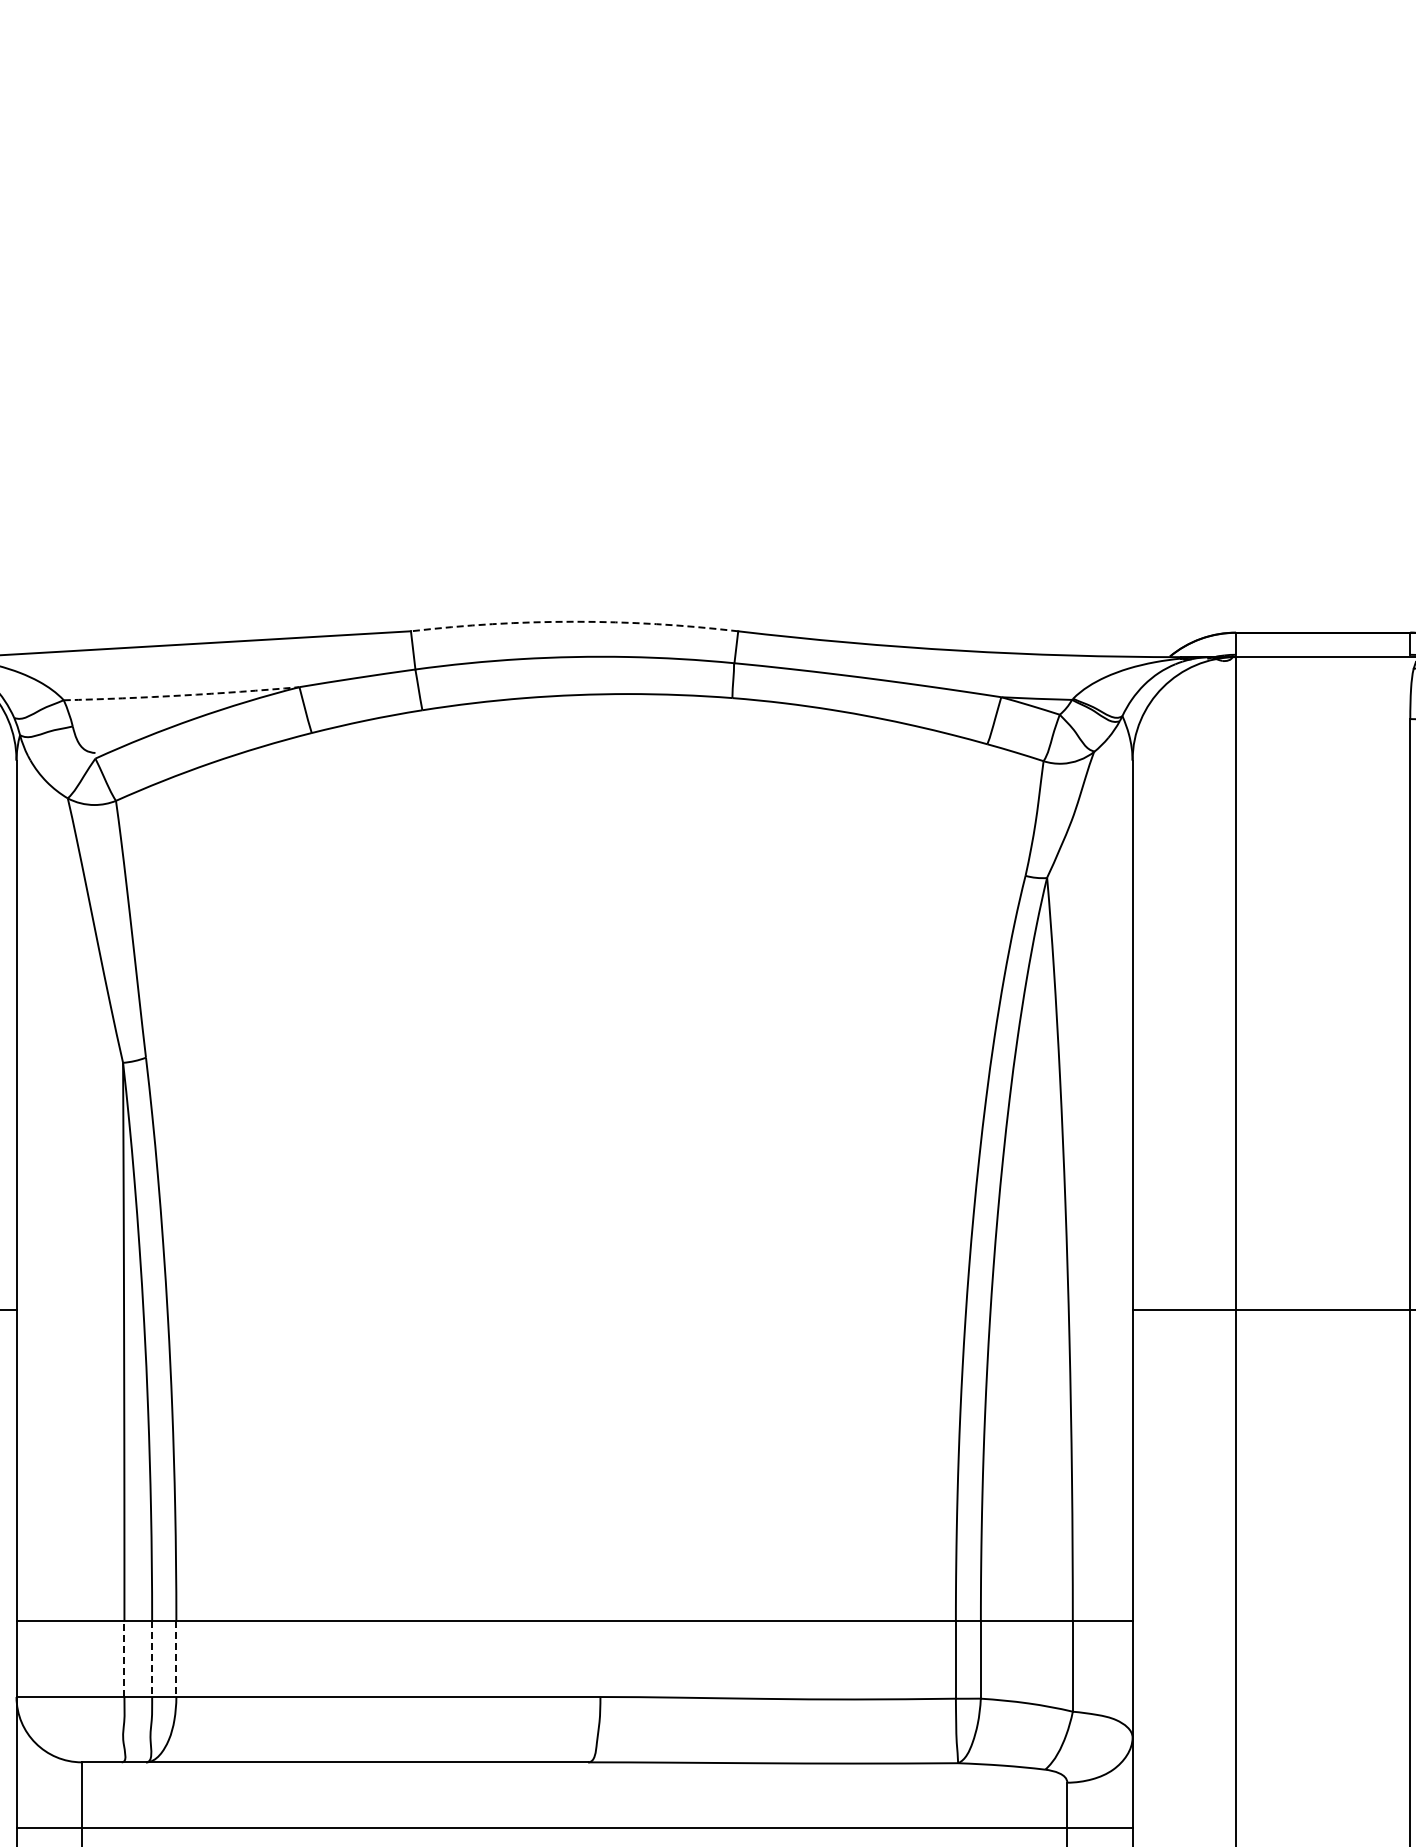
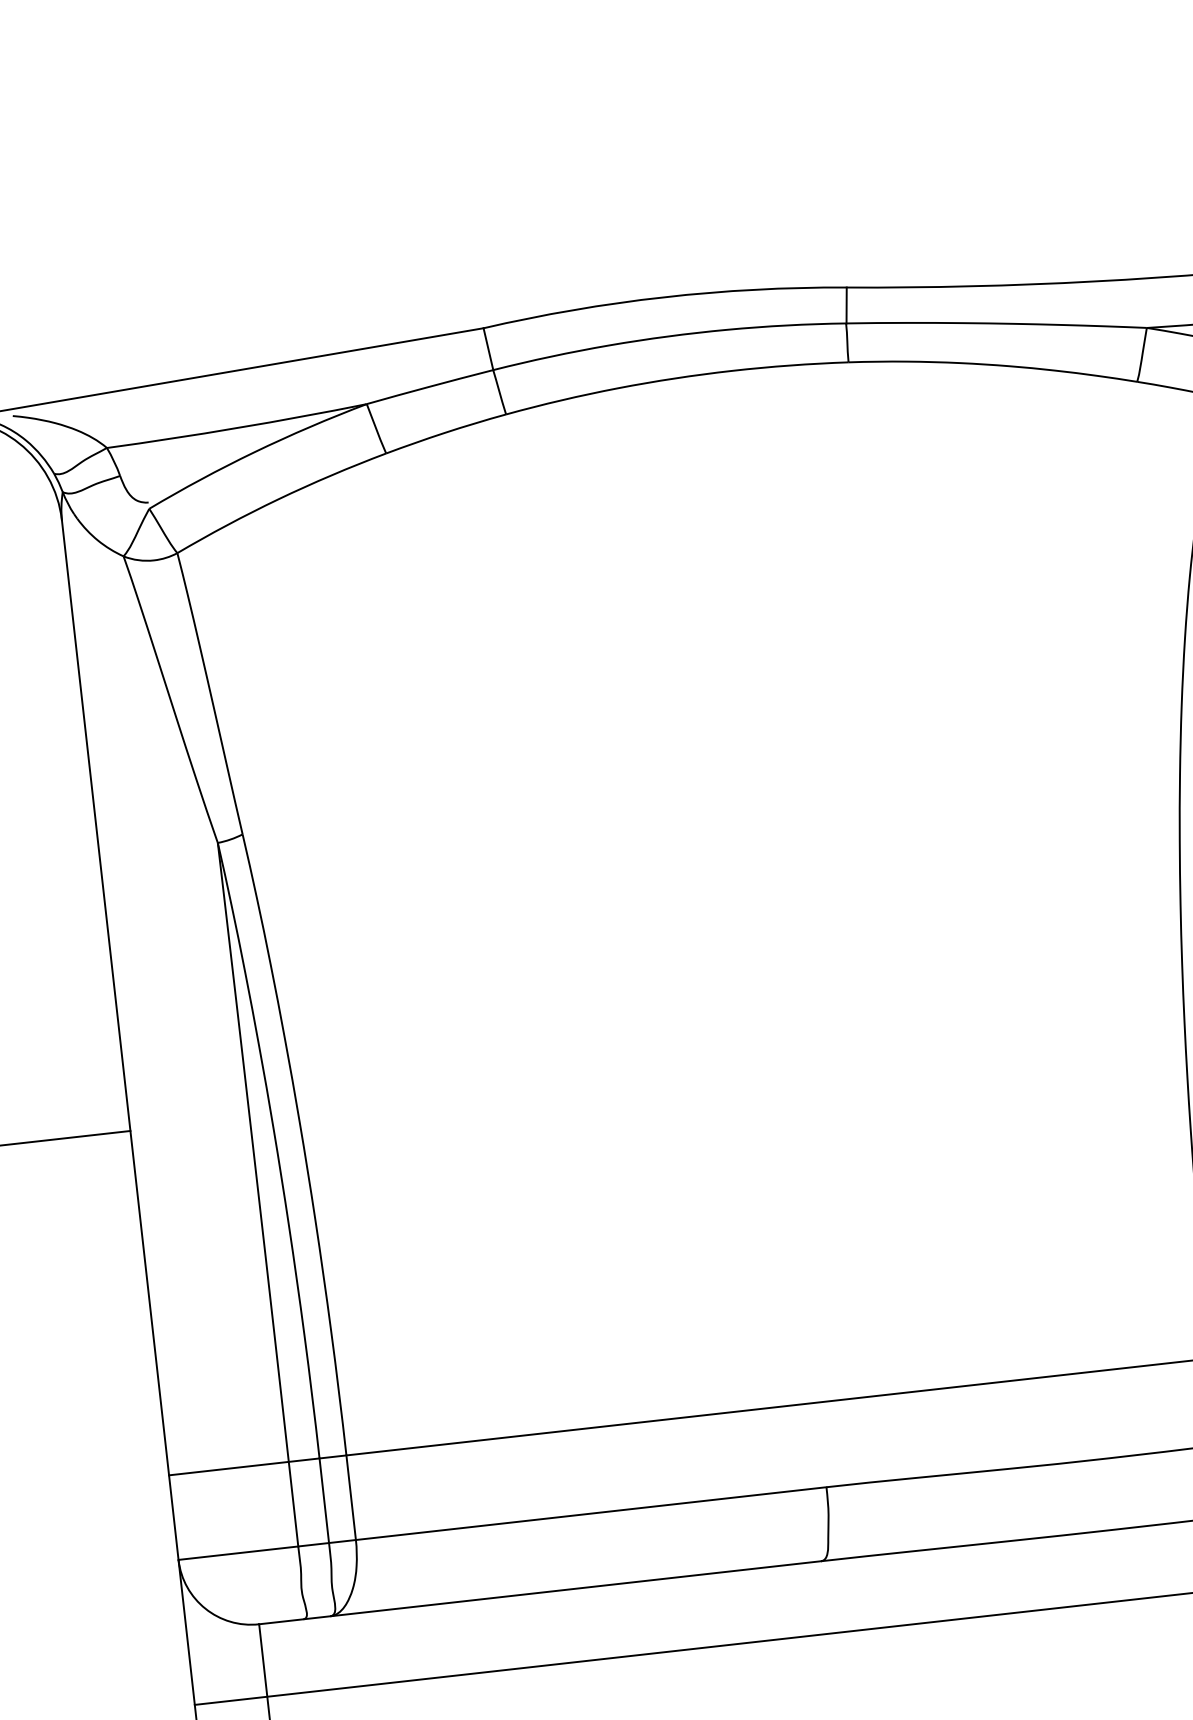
arc: (574, 621) -> (663, 297), dashed -> solid
arc: (181, 695) -> (236, 428), dashed -> solid
line: (124, 1658) -> (293, 1503), dashed -> solid
line: (152, 1659) -> (324, 1501), dashed -> solid
line: (176, 1659) -> (351, 1498), dashed -> solid

